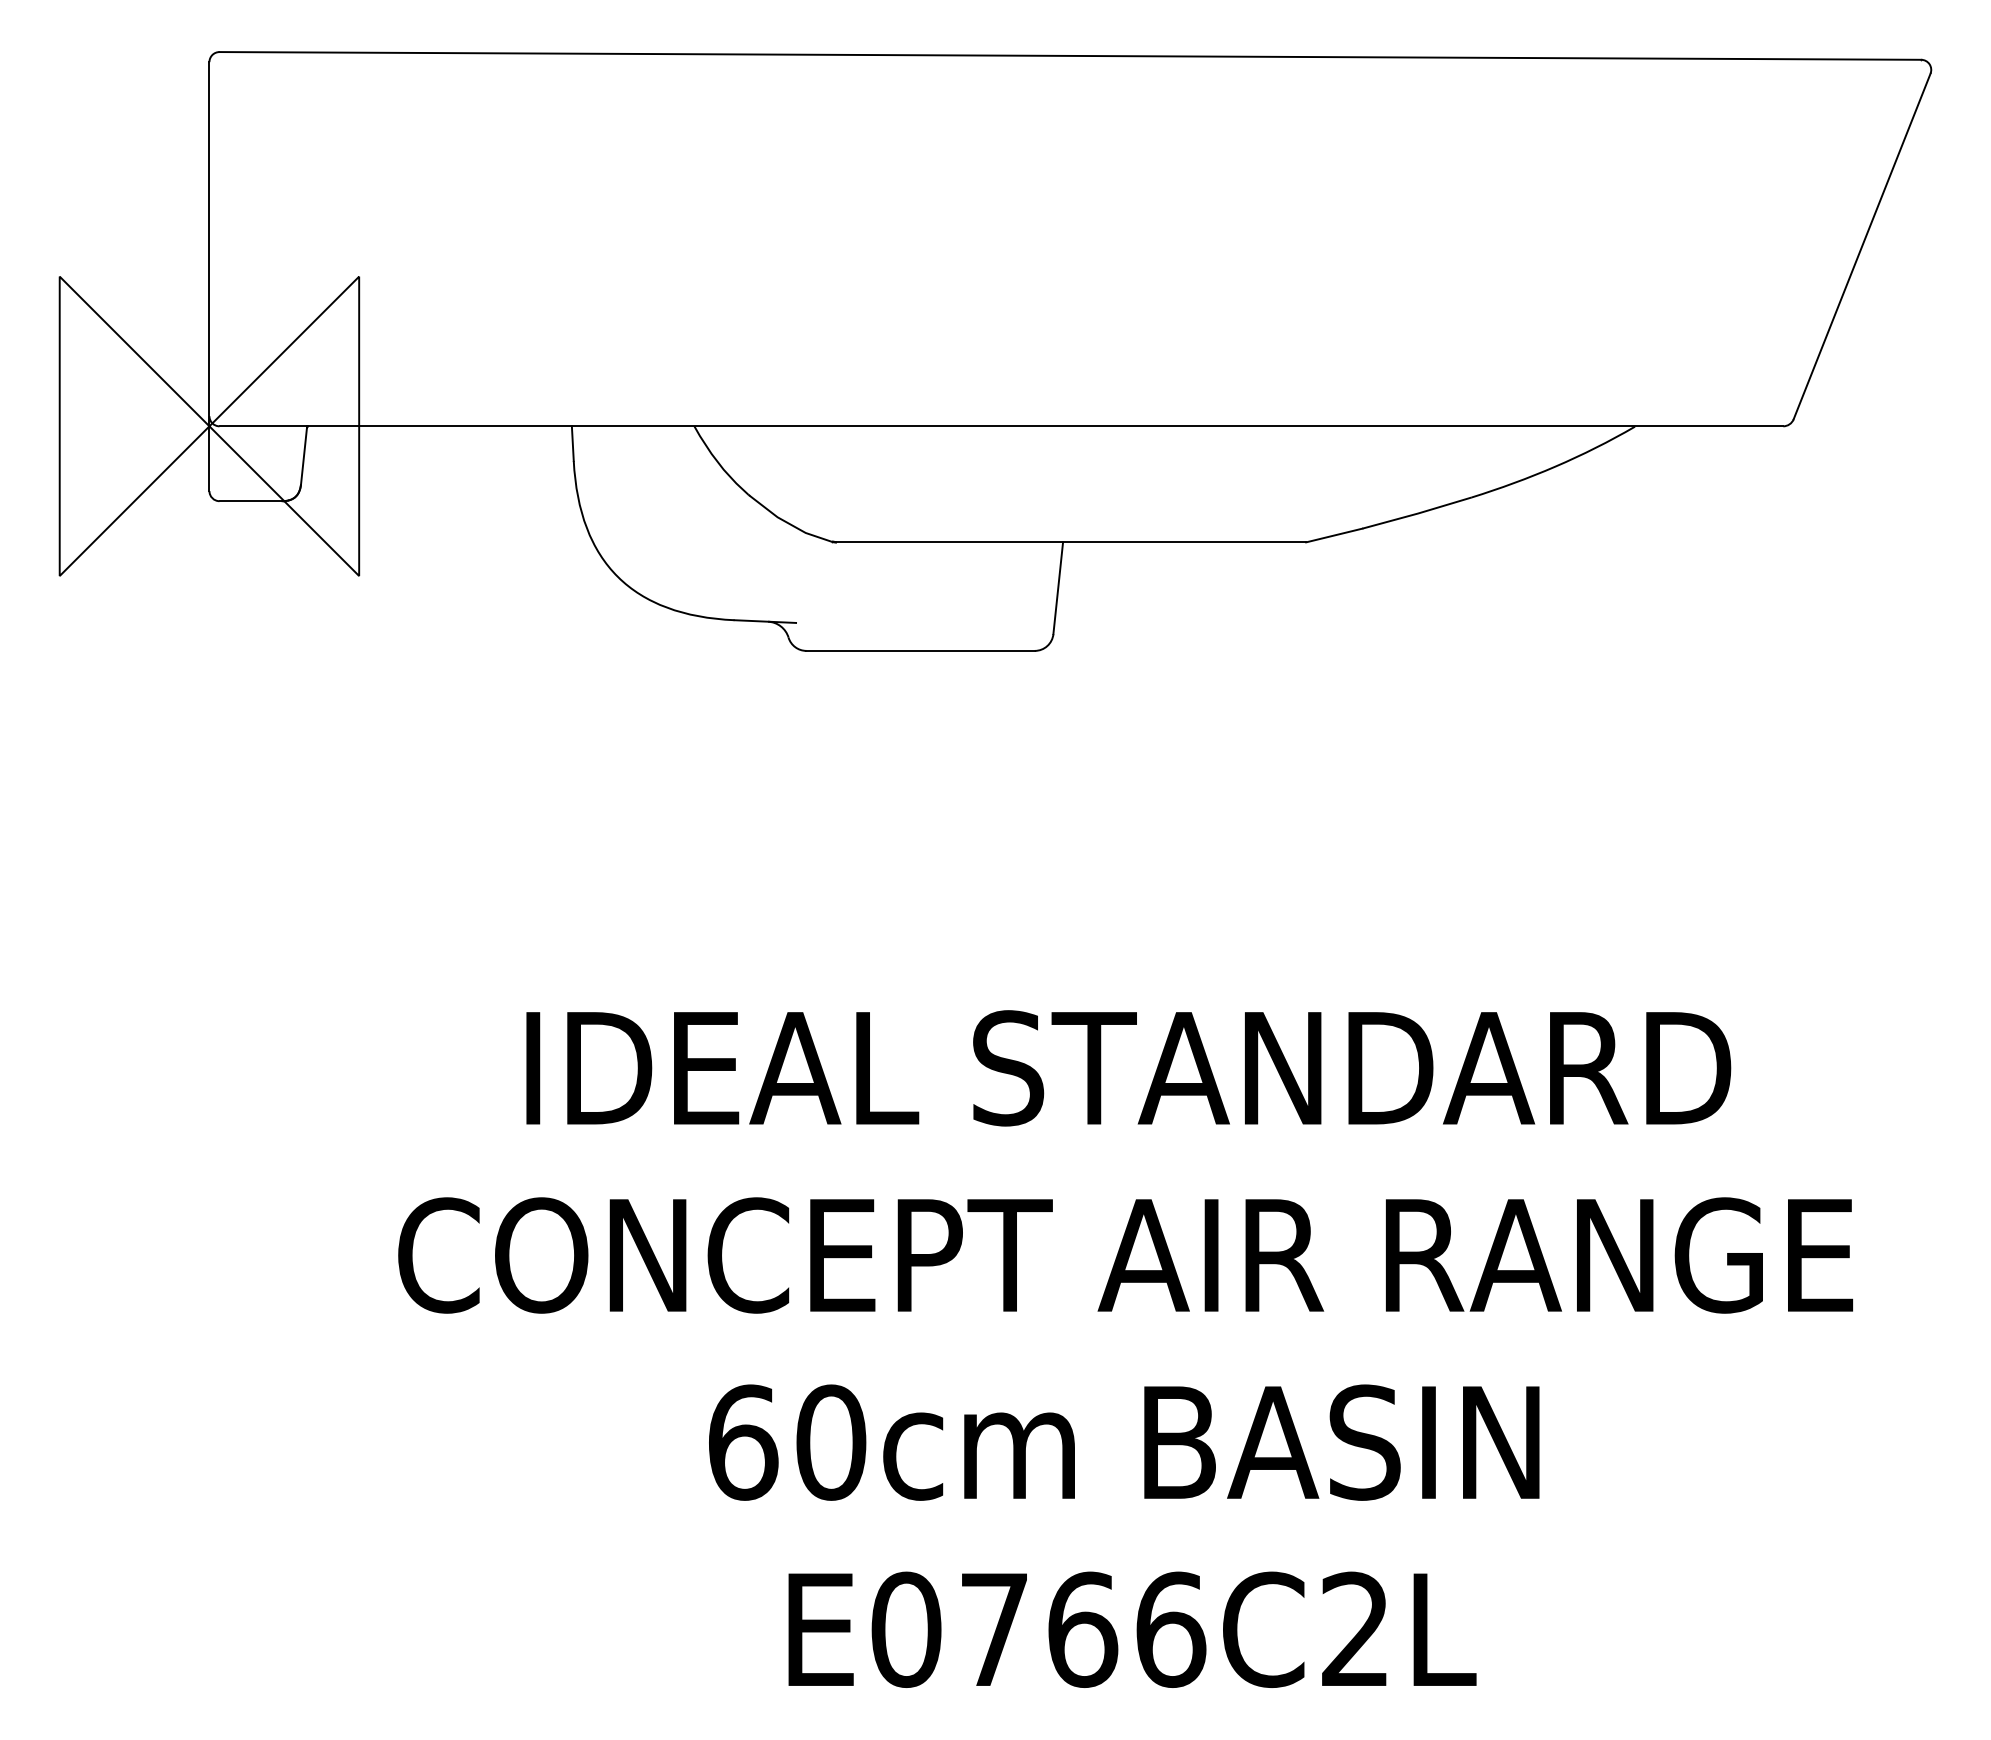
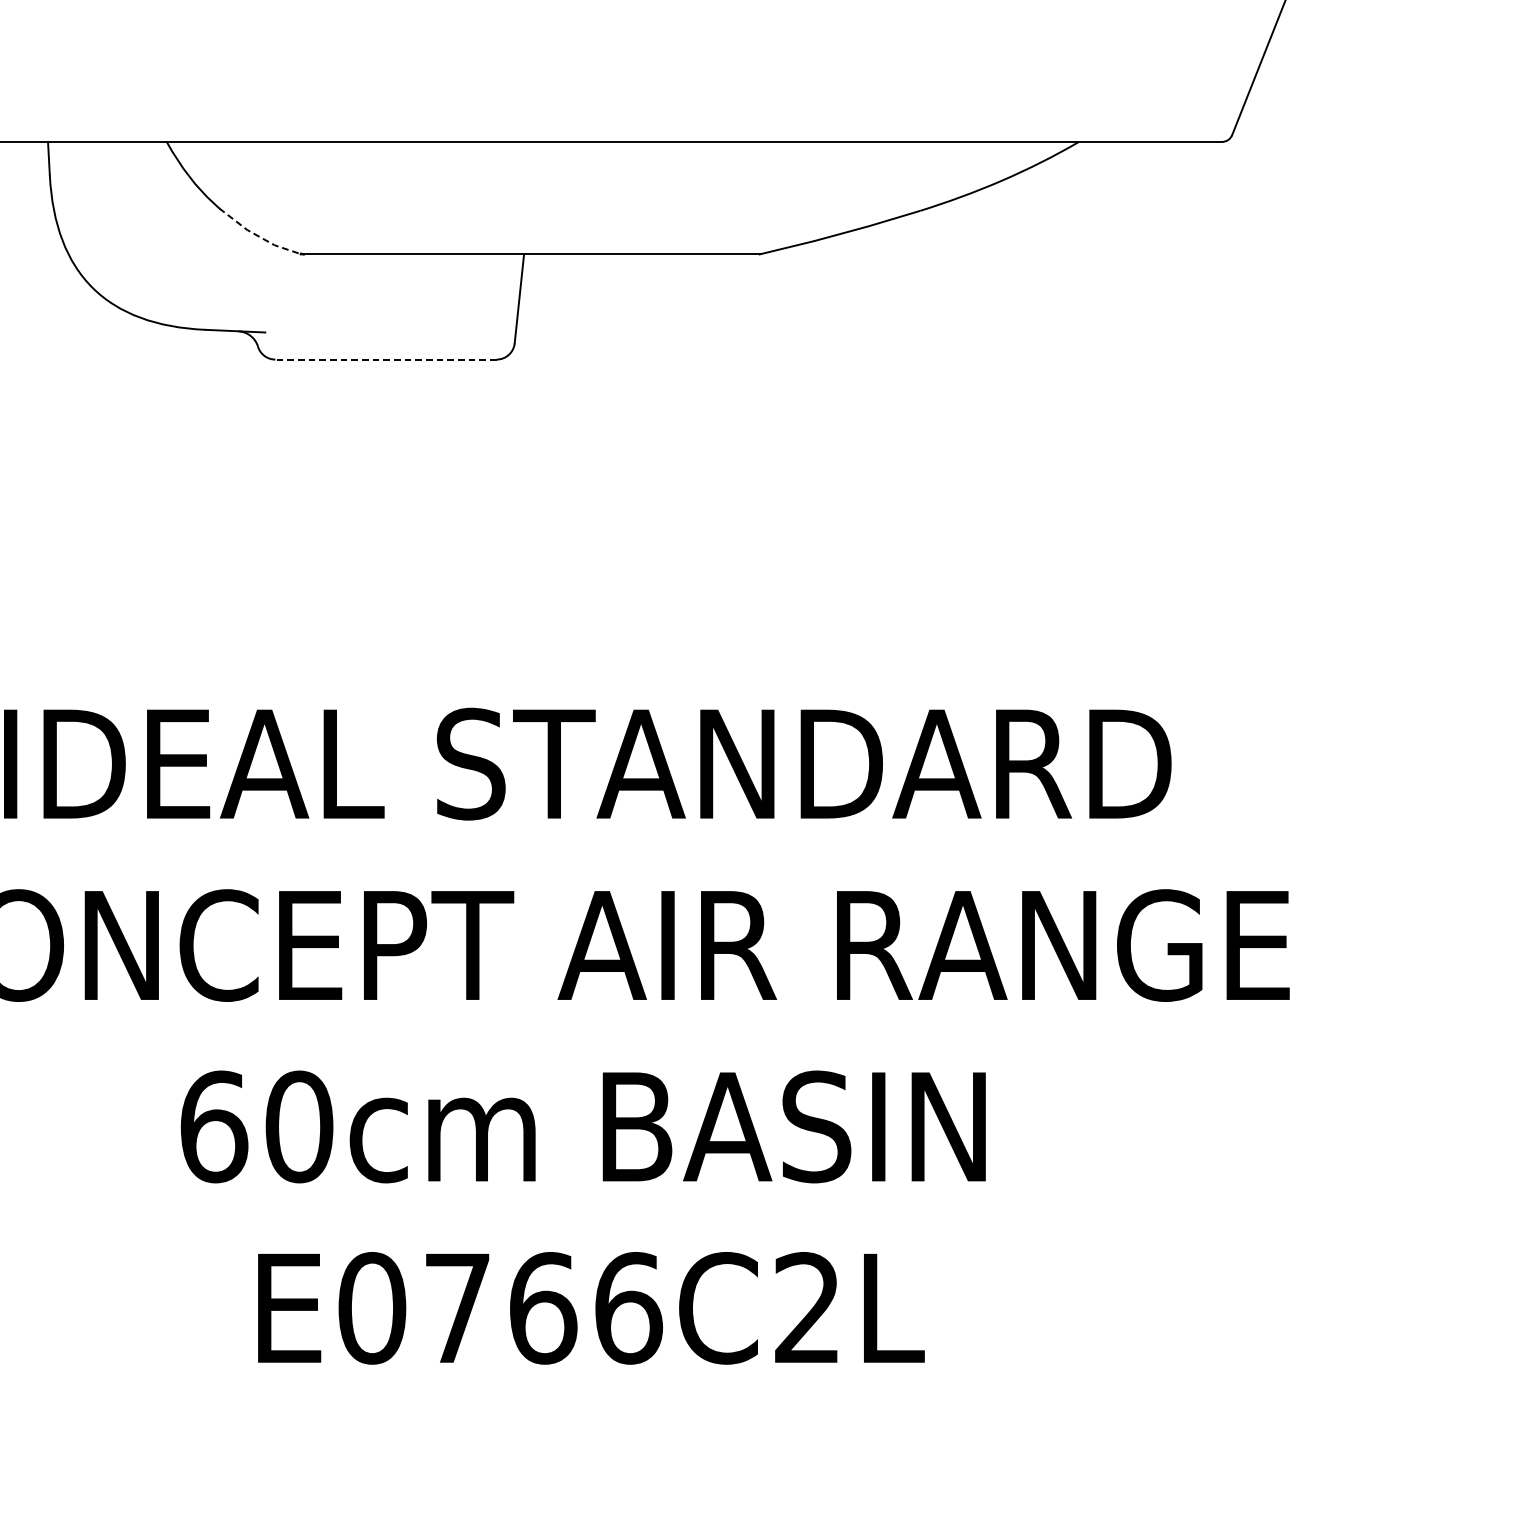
line: (787, 522) -> (257, 235), solid -> dashed
line: (920, 650) -> (385, 359), solid -> dashed

